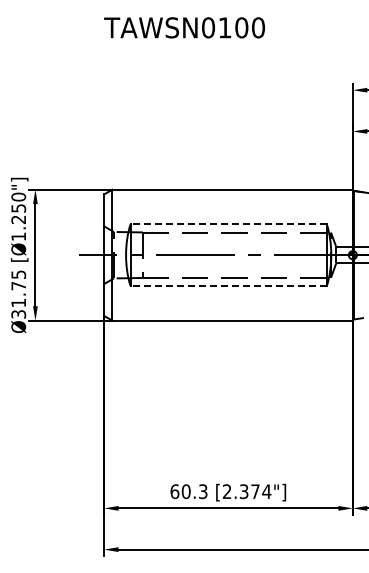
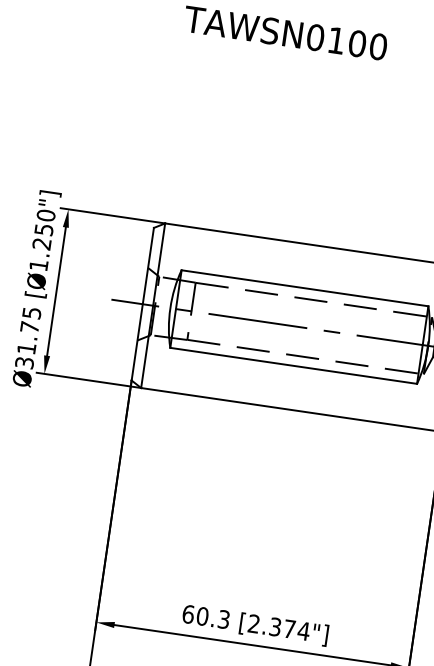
line: (228, 224) -> (304, 288), dashed -> solid
line: (228, 286) -> (293, 366), dashed -> solid

